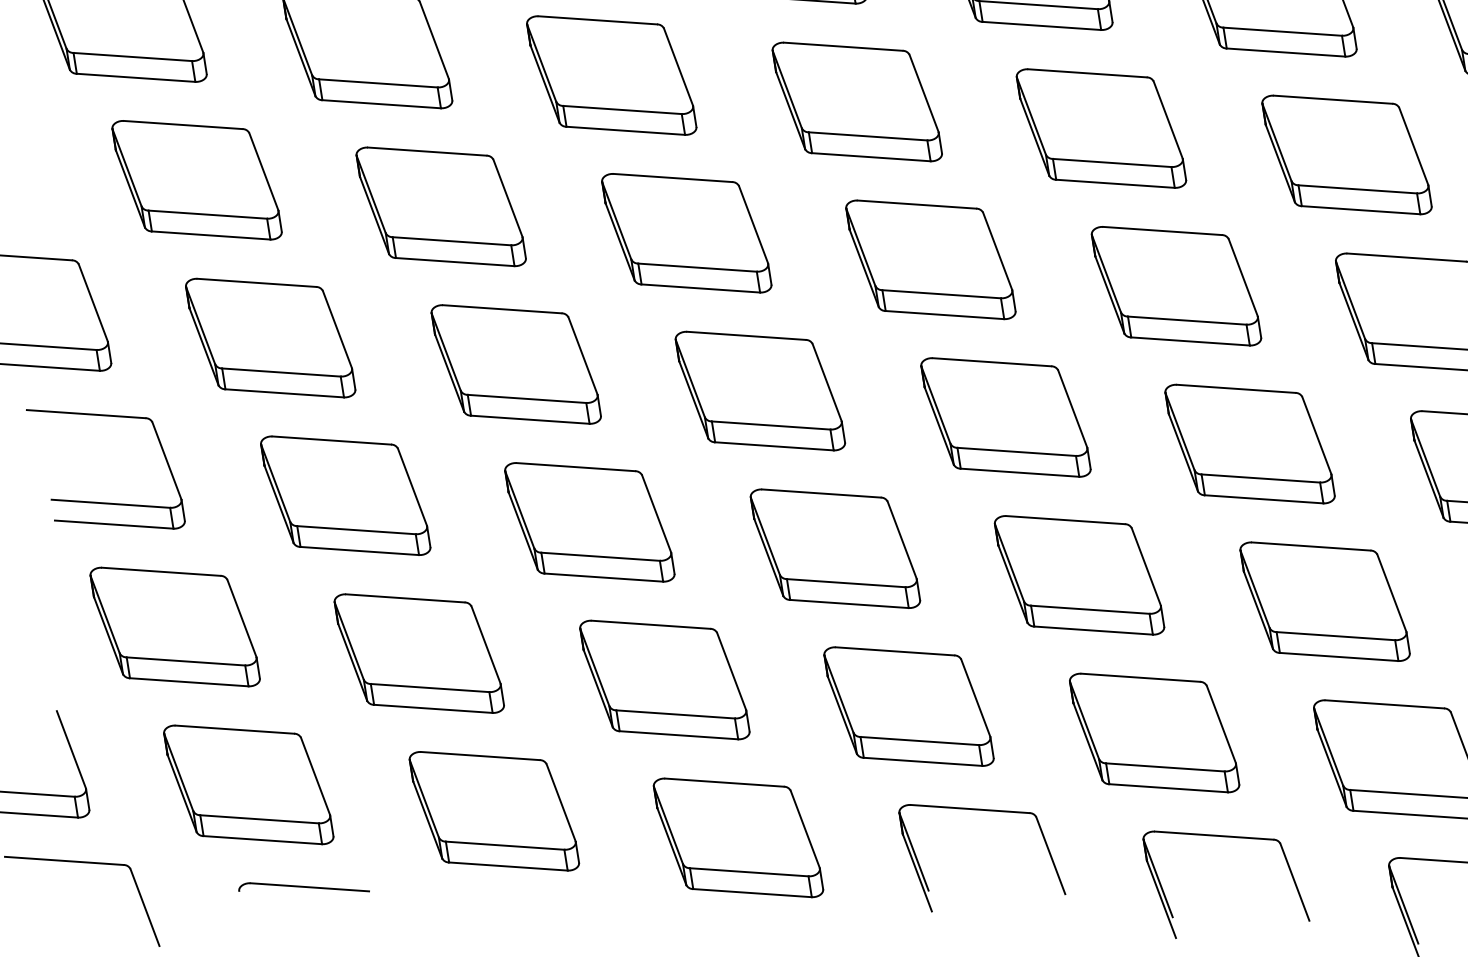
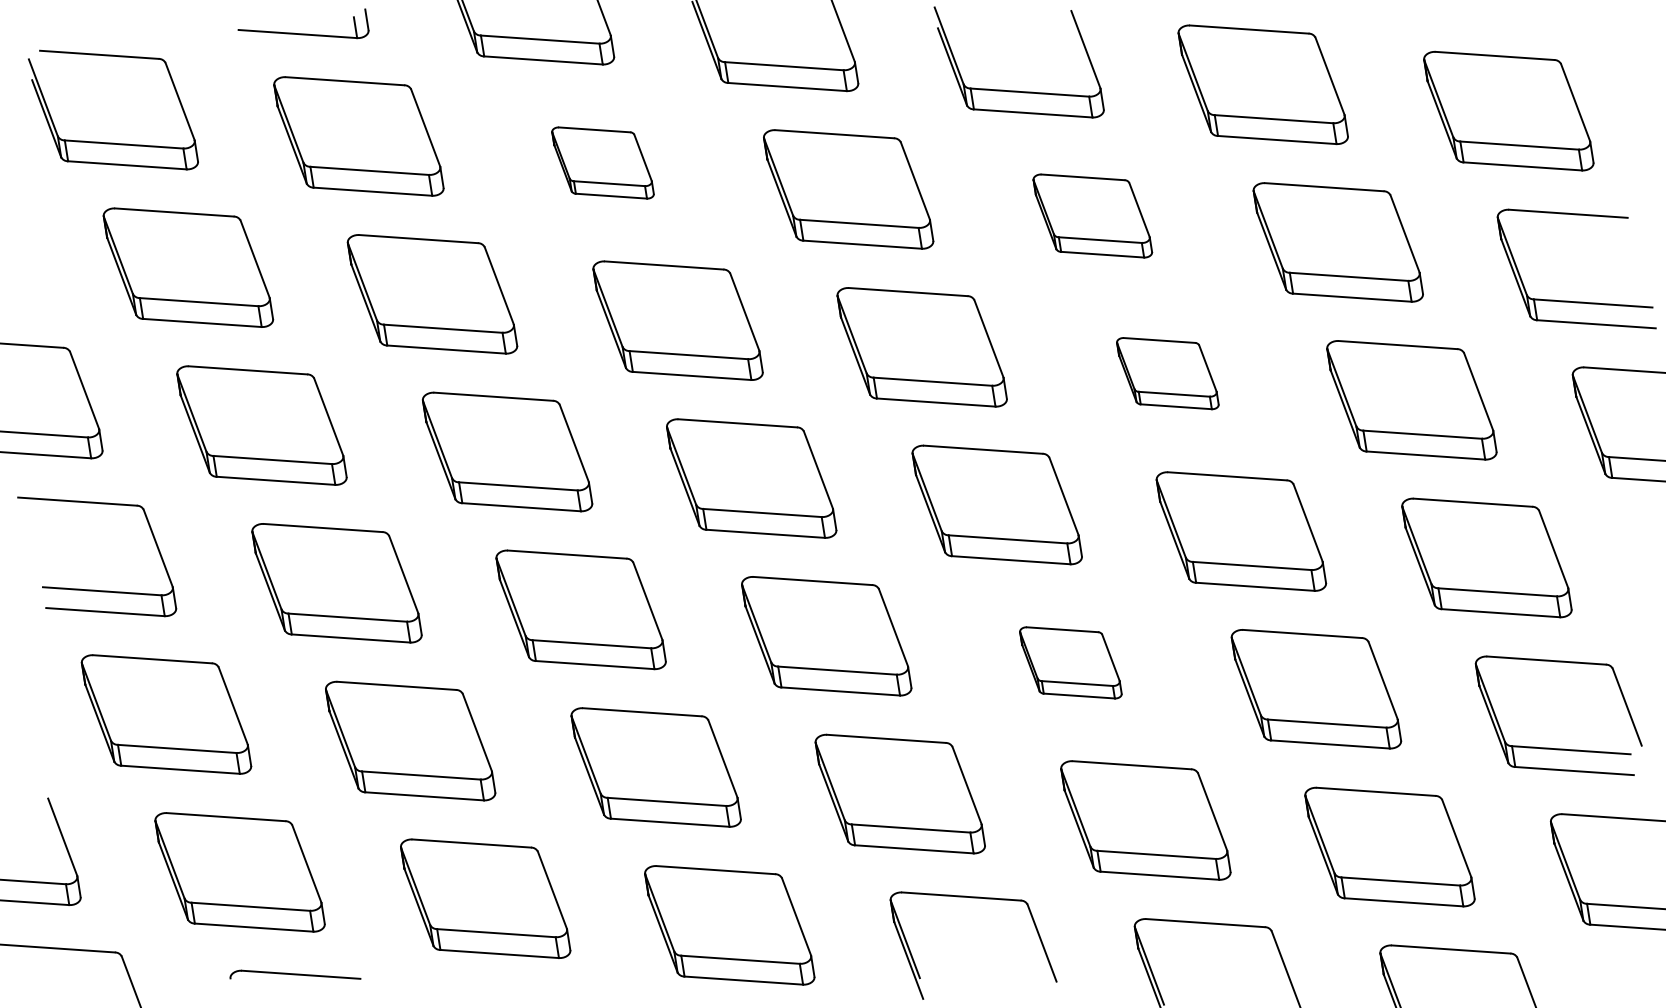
part: (611, 75) -> (602, 162), size x0.6
part: (1101, 128) -> (1092, 215), size x0.7
part: (1176, 286) -> (1167, 373), size x0.6
part: (1079, 575) -> (1070, 662), size x0.6

